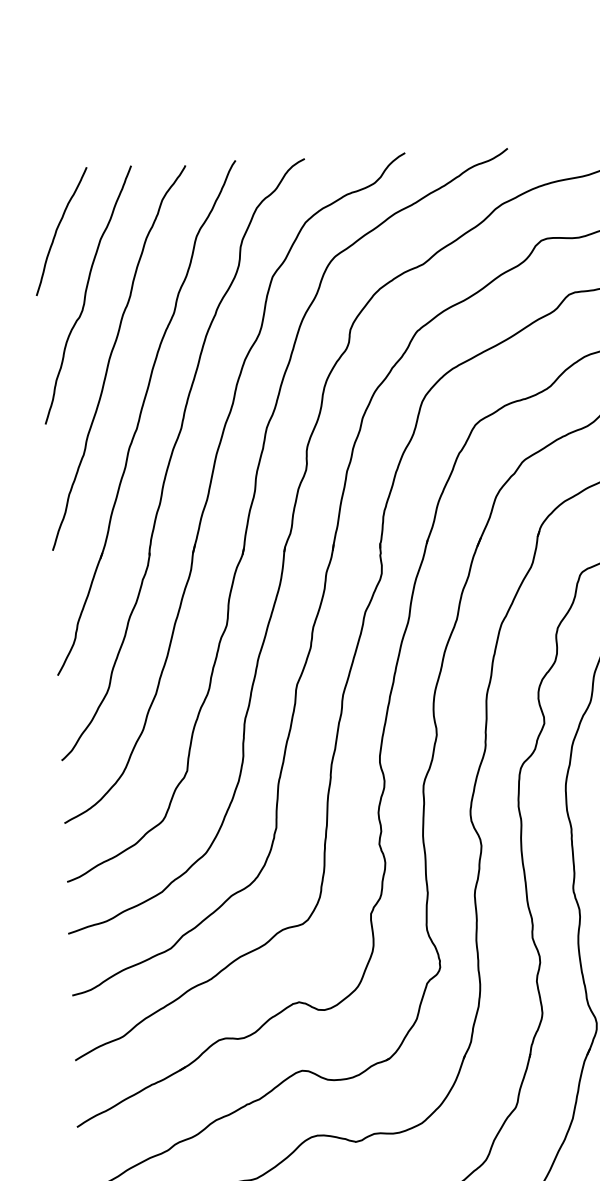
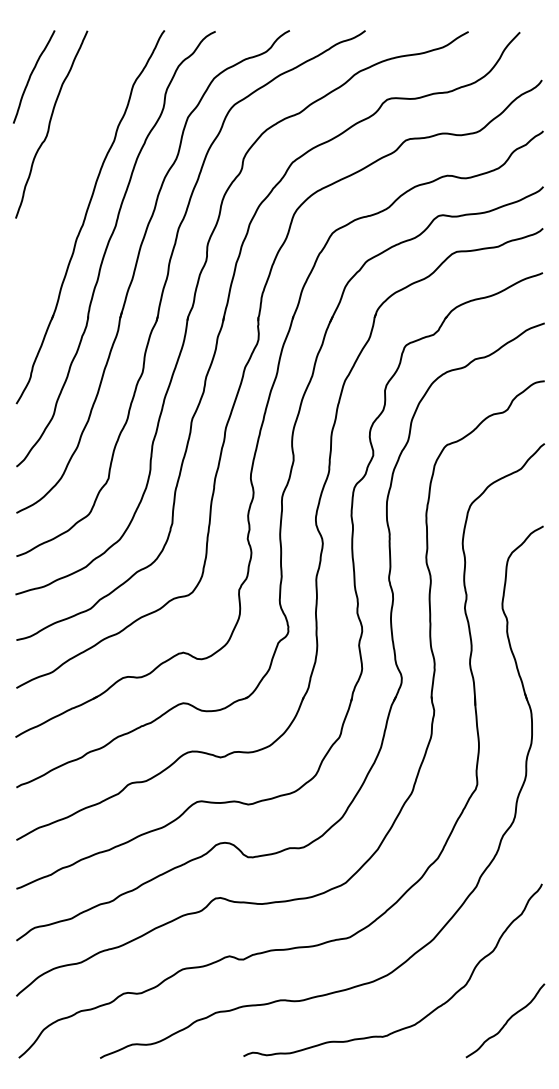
curve: (112, 354) -> (67, 169), removed

